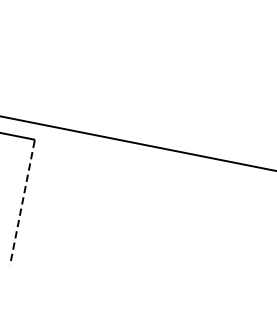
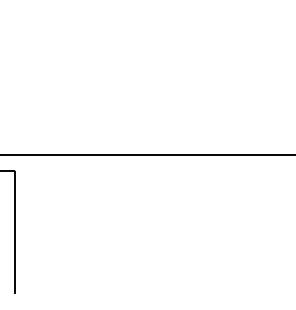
line: (22, 203) -> (14, 232), dashed -> solid

